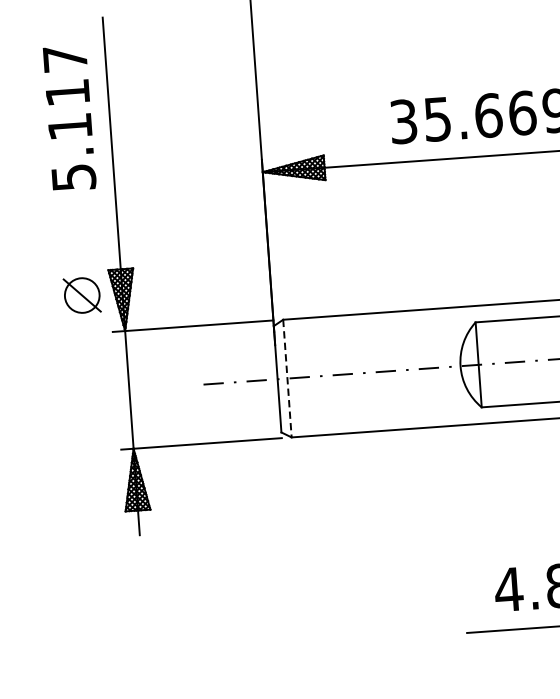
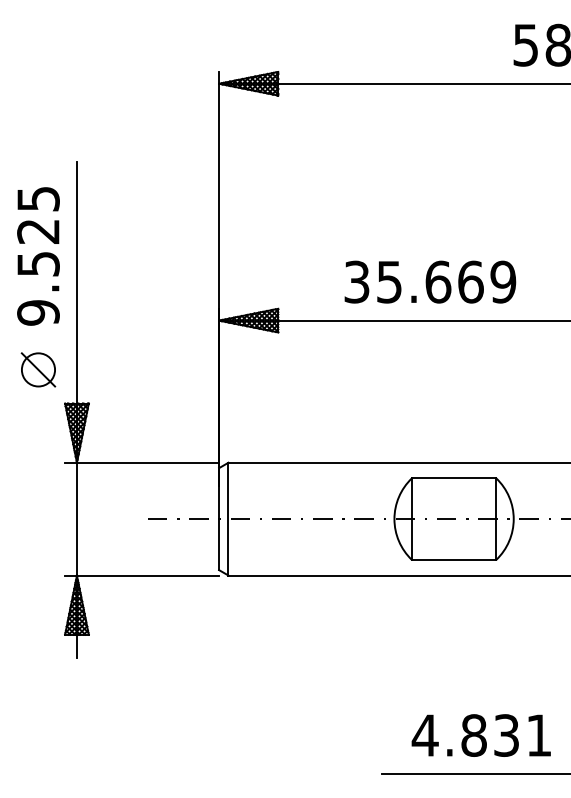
text: (69, 118) -> (38, 256), 5.117 -> 9.525
part: (82, 295) -> (38, 369), moved
line: (287, 378) -> (228, 519), dashed -> solid

